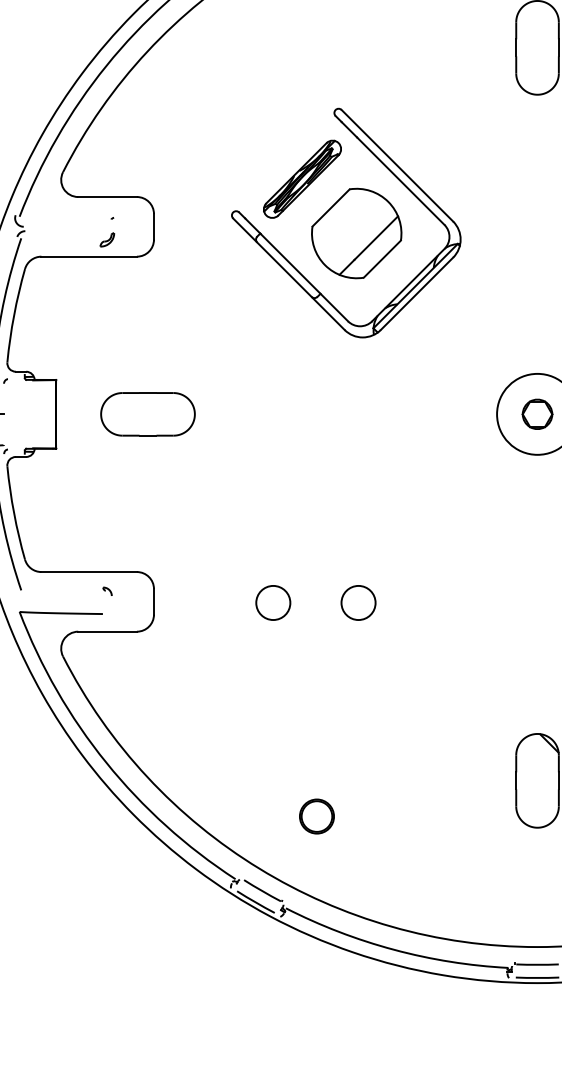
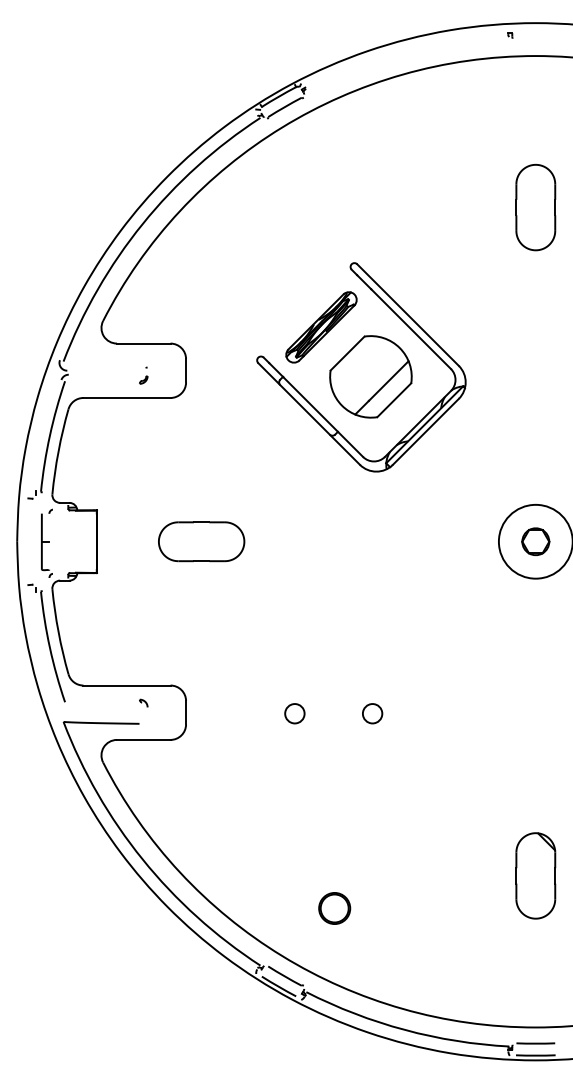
part: (107, 232) -> (143, 375), size x0.62
part: (147, 414) -> (201, 541), moved
circle: (272, 602) -> (294, 713), size x0.62
circle: (358, 602) -> (372, 713), size x0.62

